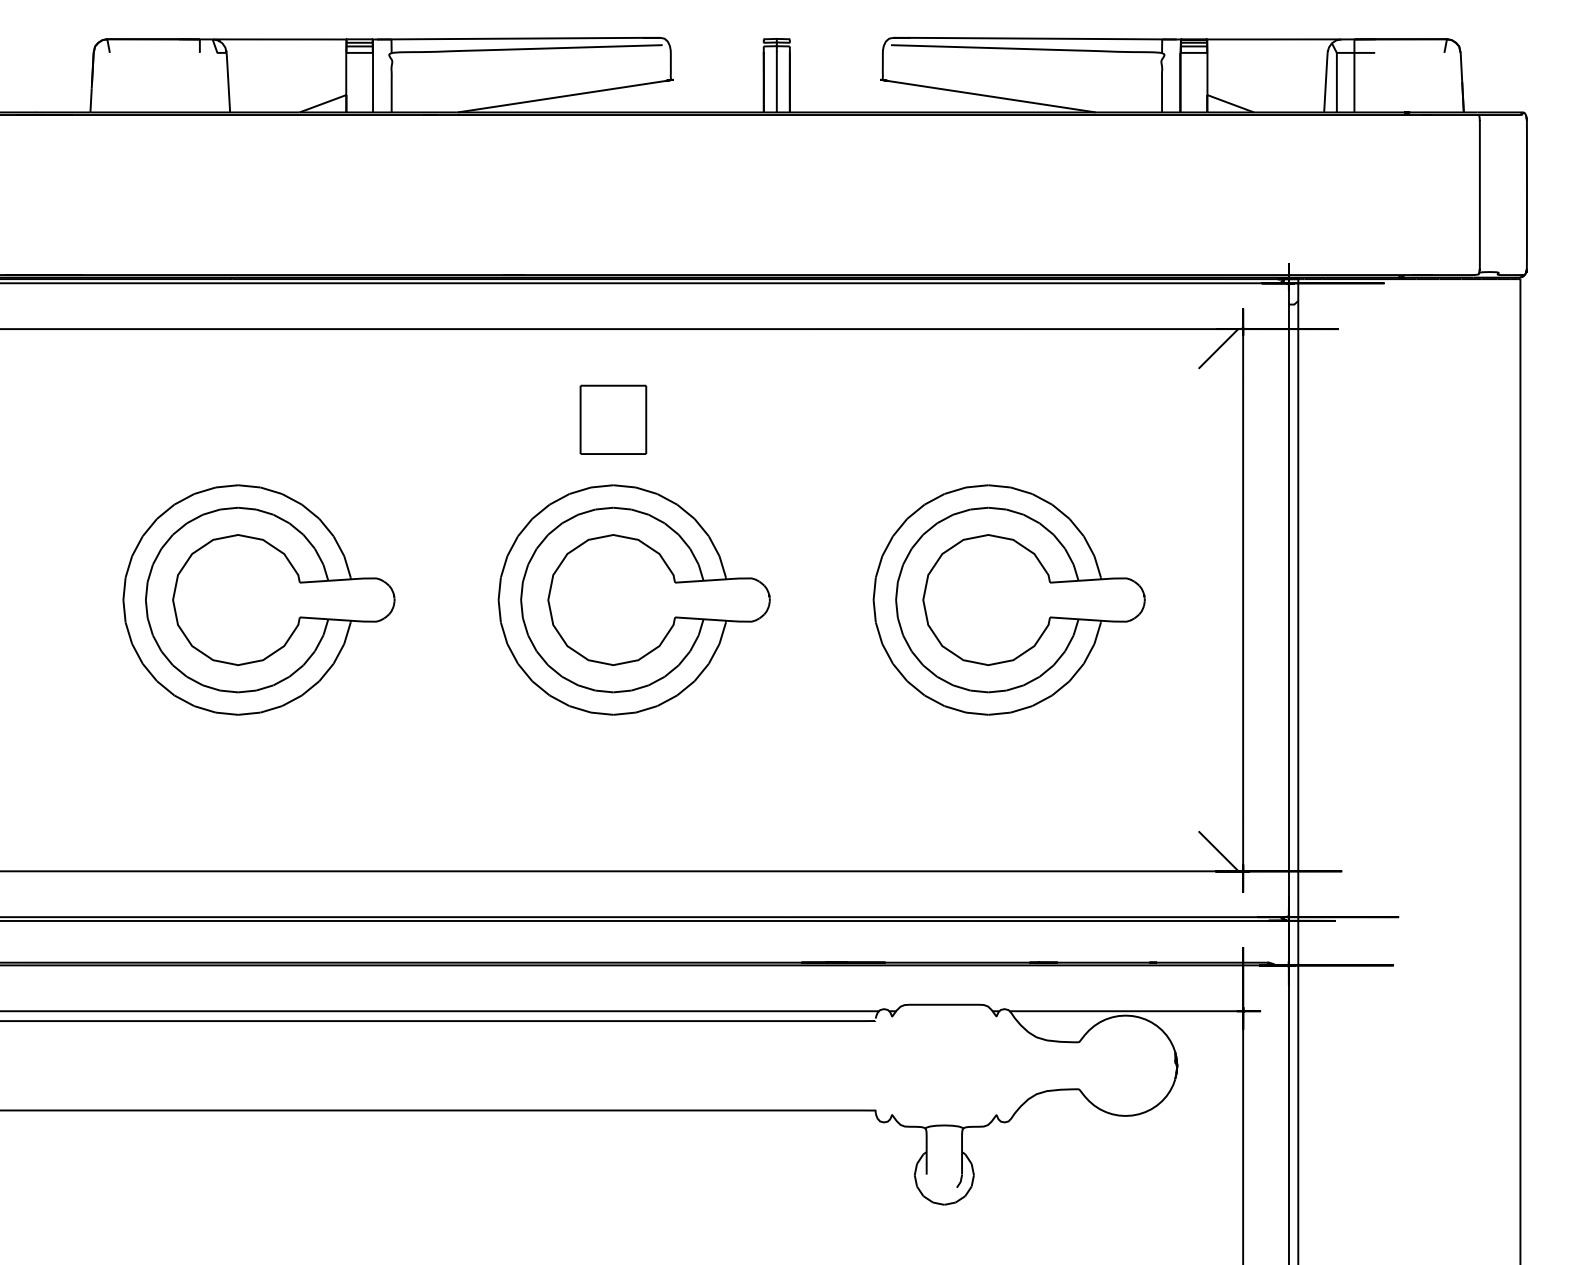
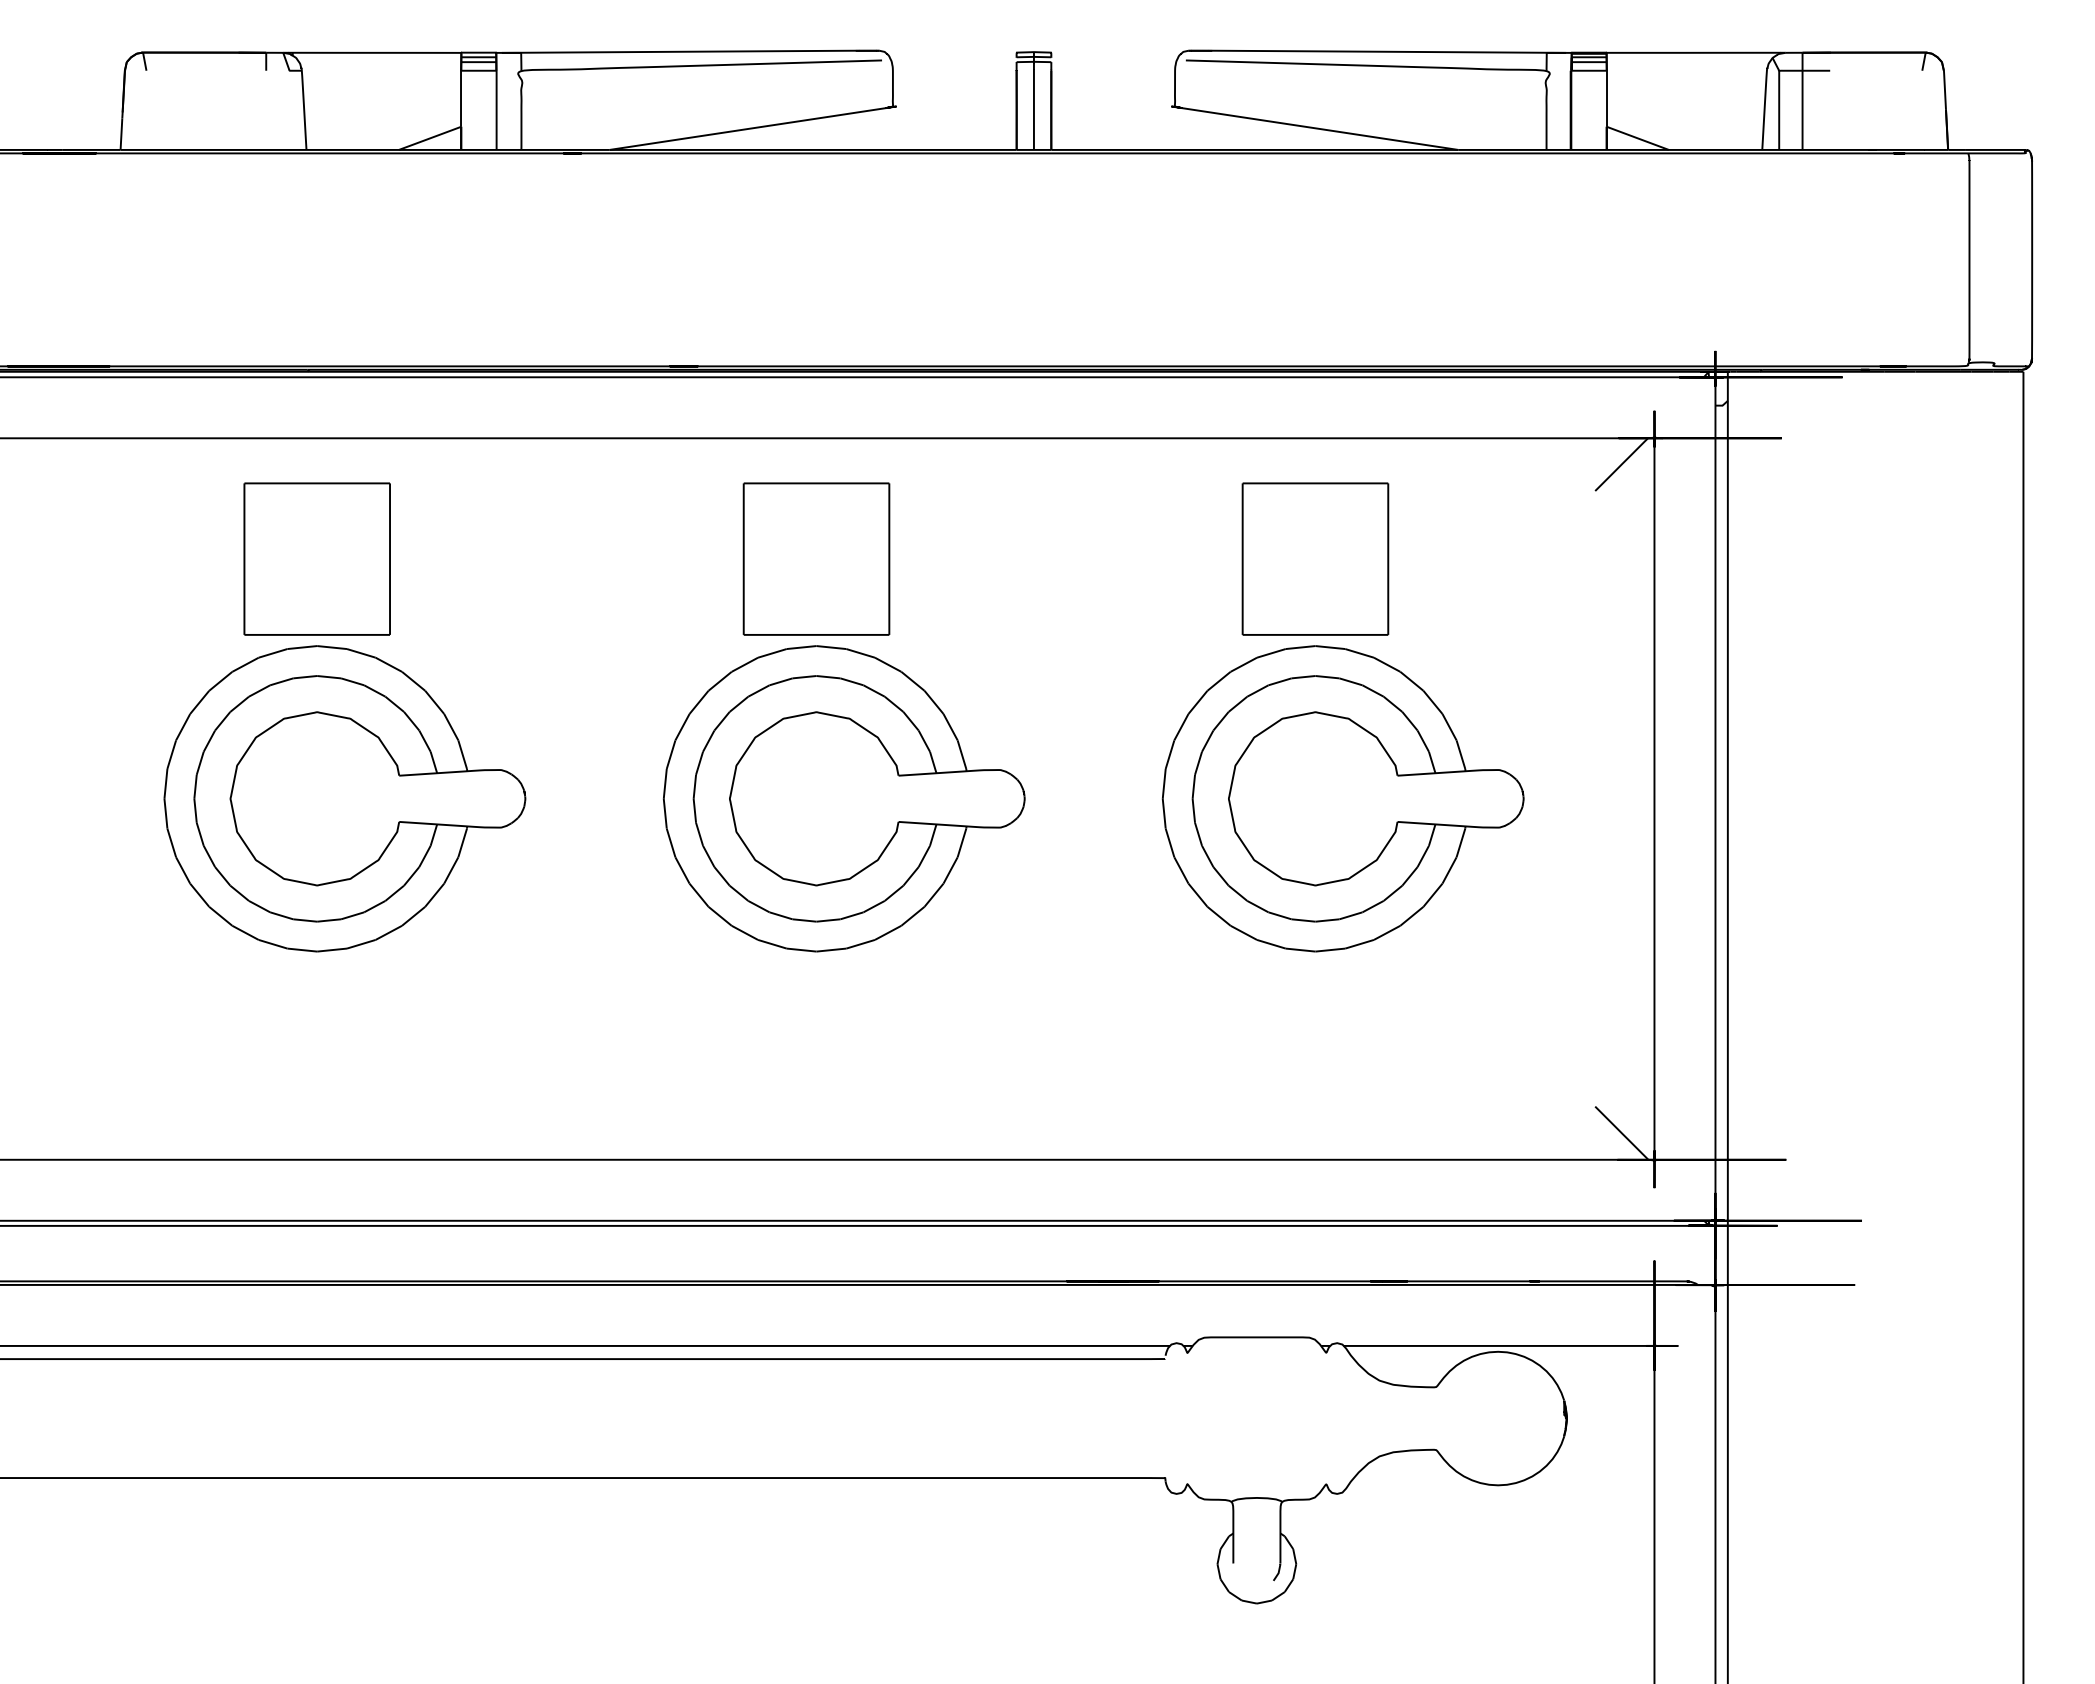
part: (237, 419) -> (316, 558), added
part: (613, 419) -> (816, 558), size x1.67
part: (988, 419) -> (1315, 558), added

